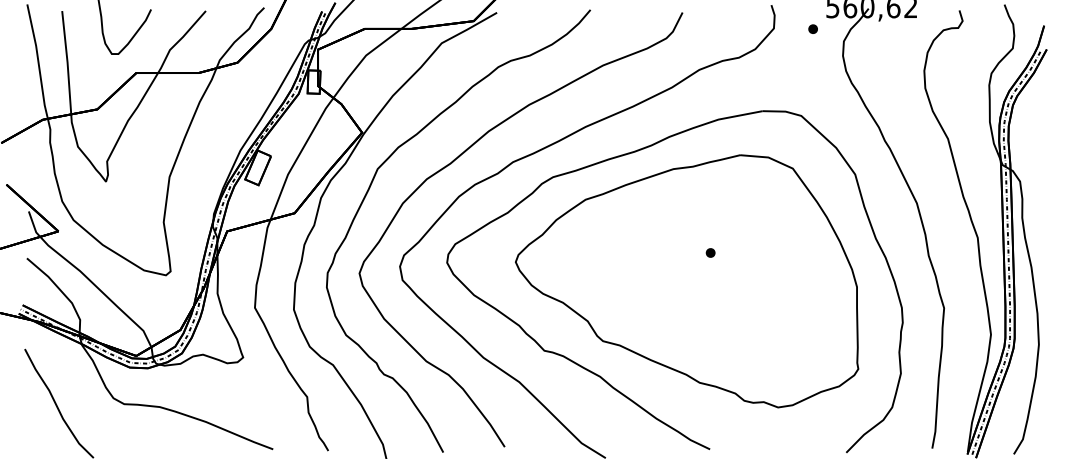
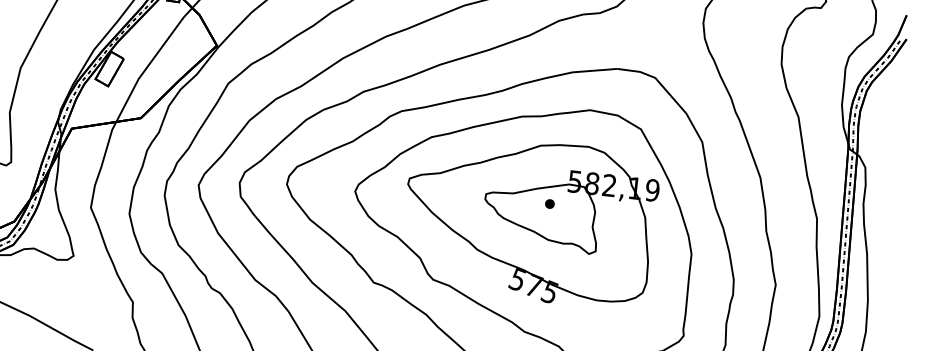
part: (691, 270) -> (528, 219), added

